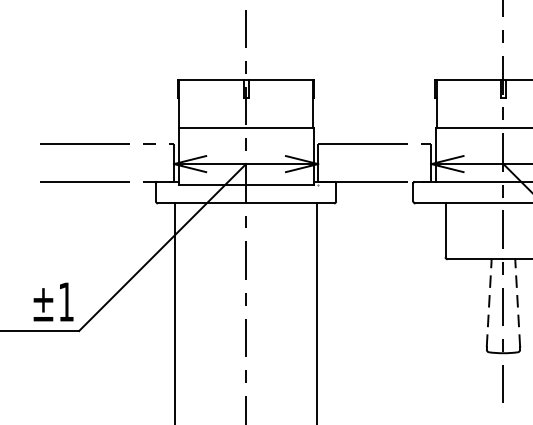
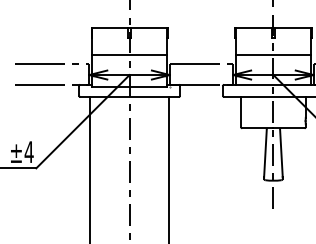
text: (65, 300) -> (28, 151), ±1 -> ±4
line: (489, 304) -> (265, 153), dashed -> solid
line: (517, 304) -> (281, 153), dashed -> solid

